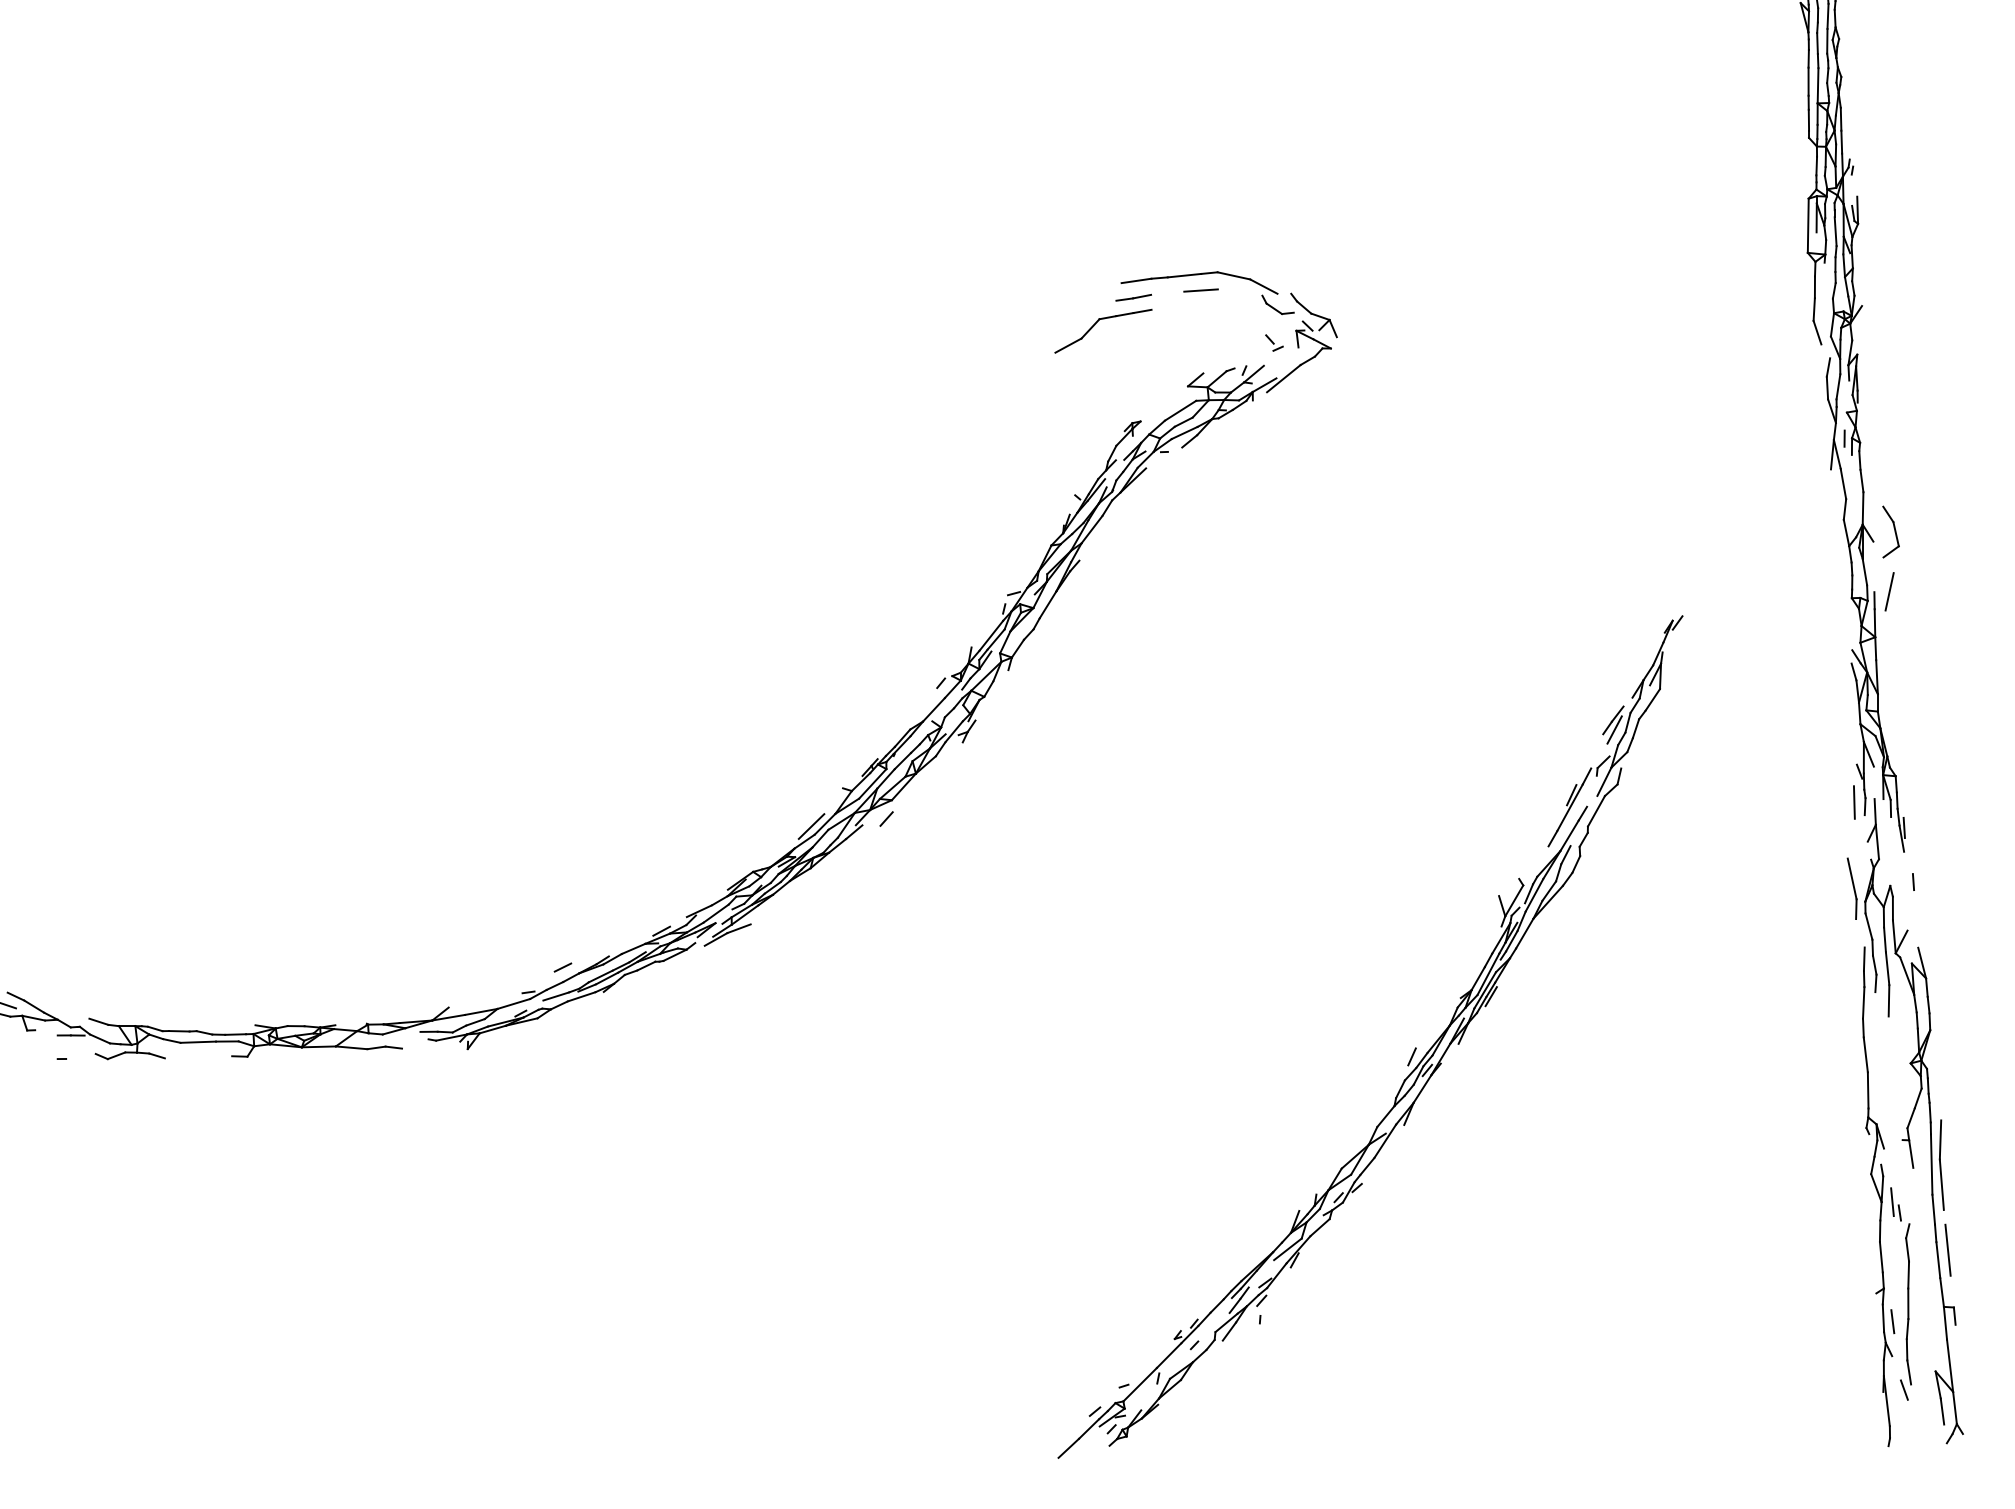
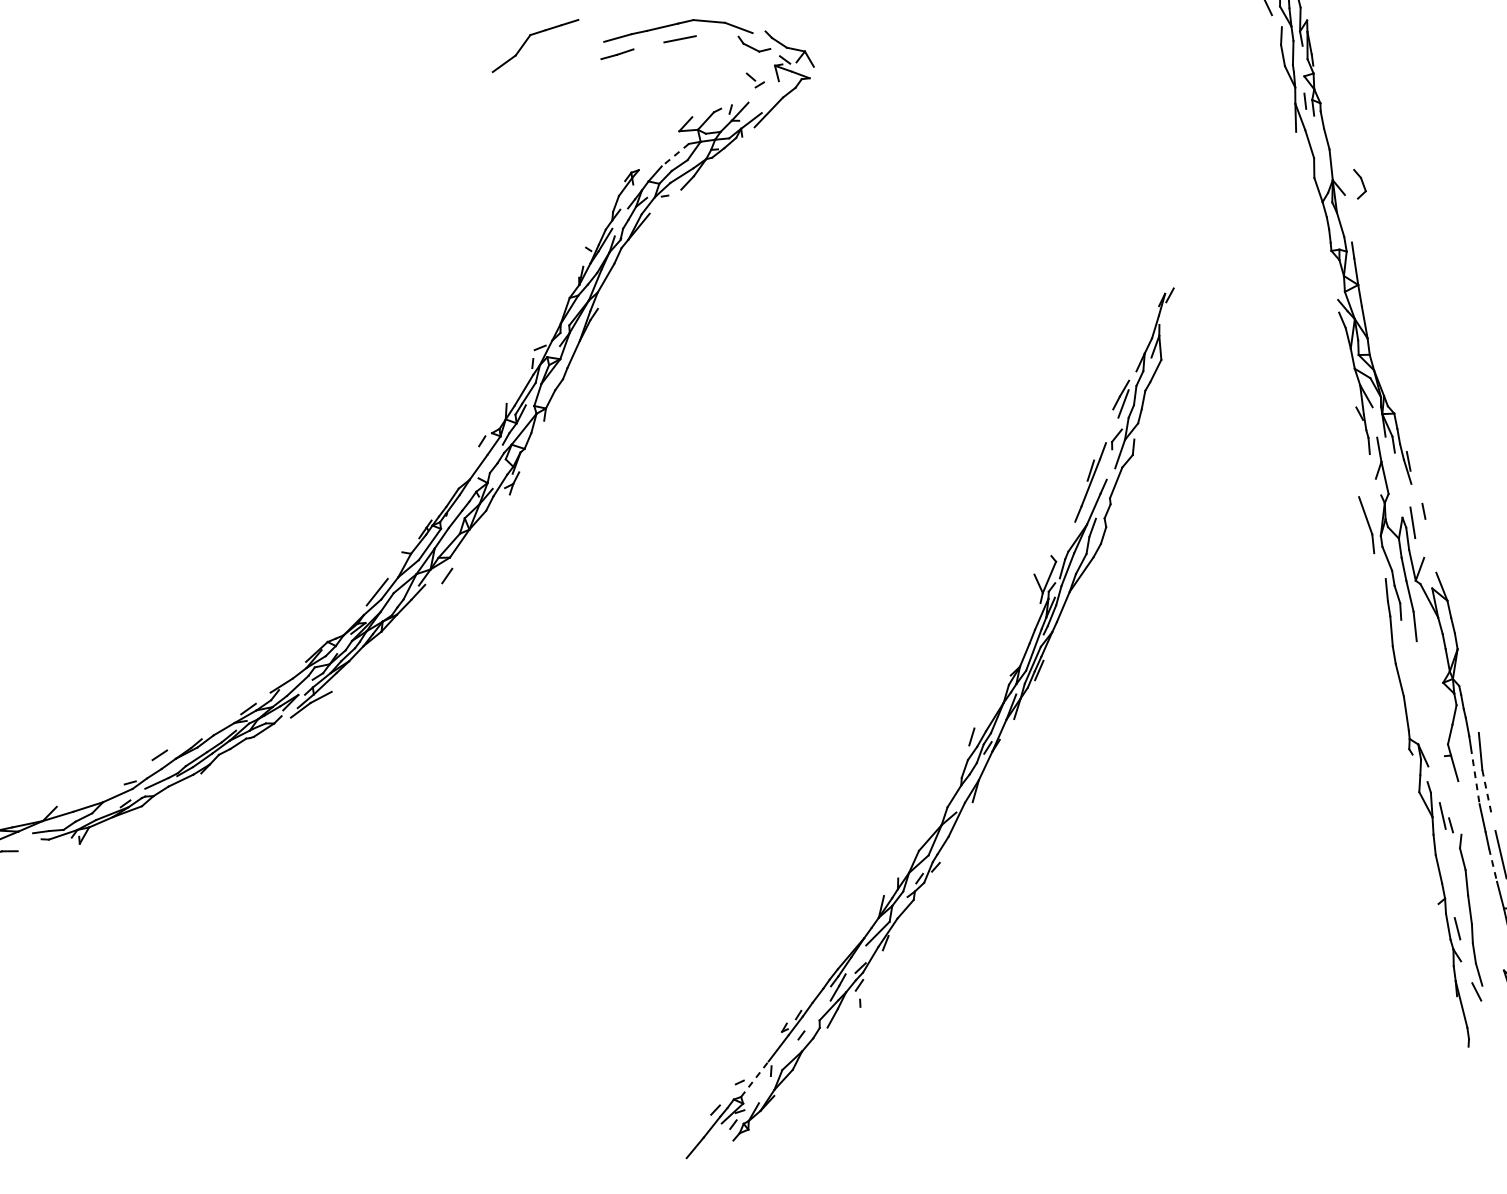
part: (1094, 326) -> (526, 42), moved
line: (1180, 410) -> (675, 154), solid -> dashed
part: (1890, 531) -> (1359, 183), size x0.6
line: (1889, 591) -> (1366, 240), removed
line: (1854, 802) -> (1412, 522), moved
line: (1931, 1165) -> (1475, 776), solid -> dashed
line: (1941, 1185) -> (1487, 794), solid -> dashed
line: (1938, 1260) -> (1493, 865), solid -> dashed
line: (1140, 1384) -> (755, 1078), solid -> dashed

